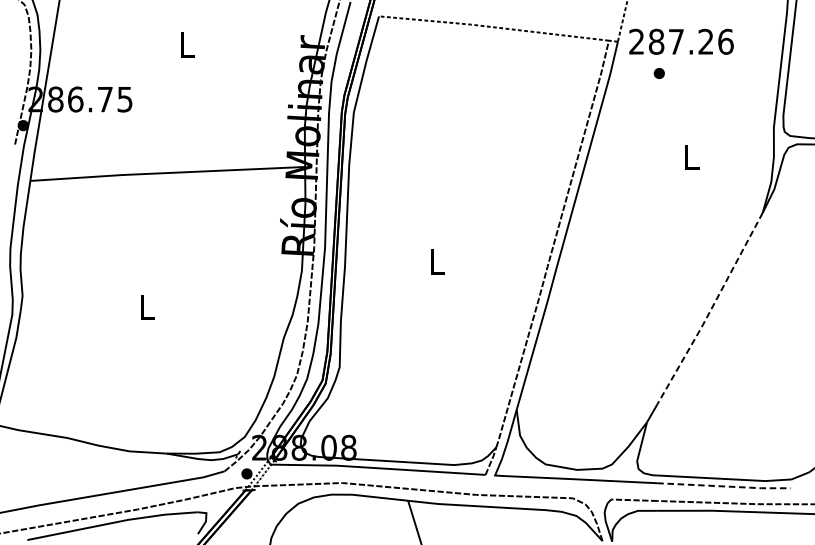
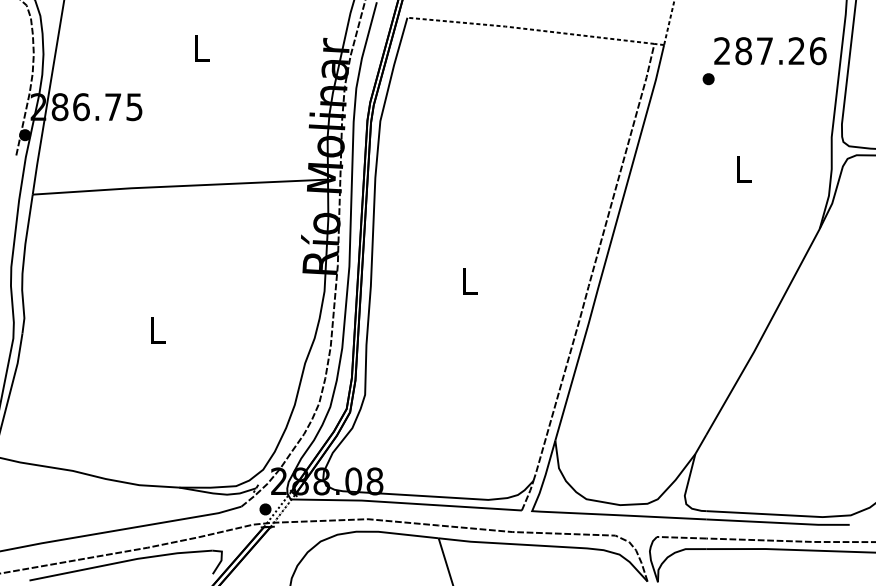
text: (681, 42) -> (770, 51), moved
line: (710, 310) -> (763, 333), dashed -> solid
line: (724, 486) -> (778, 522), dashed -> solid

